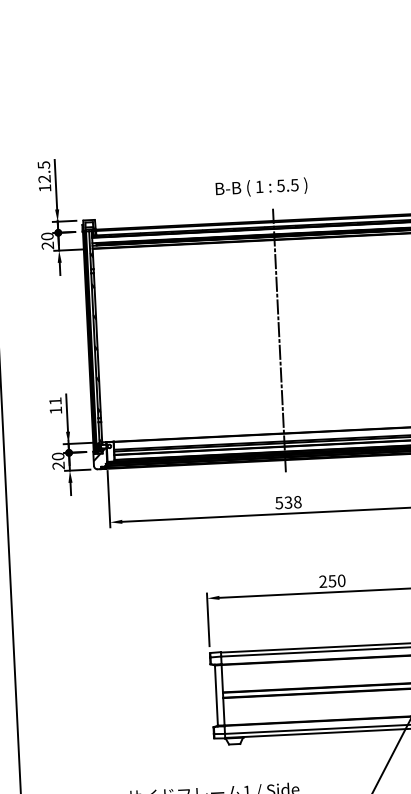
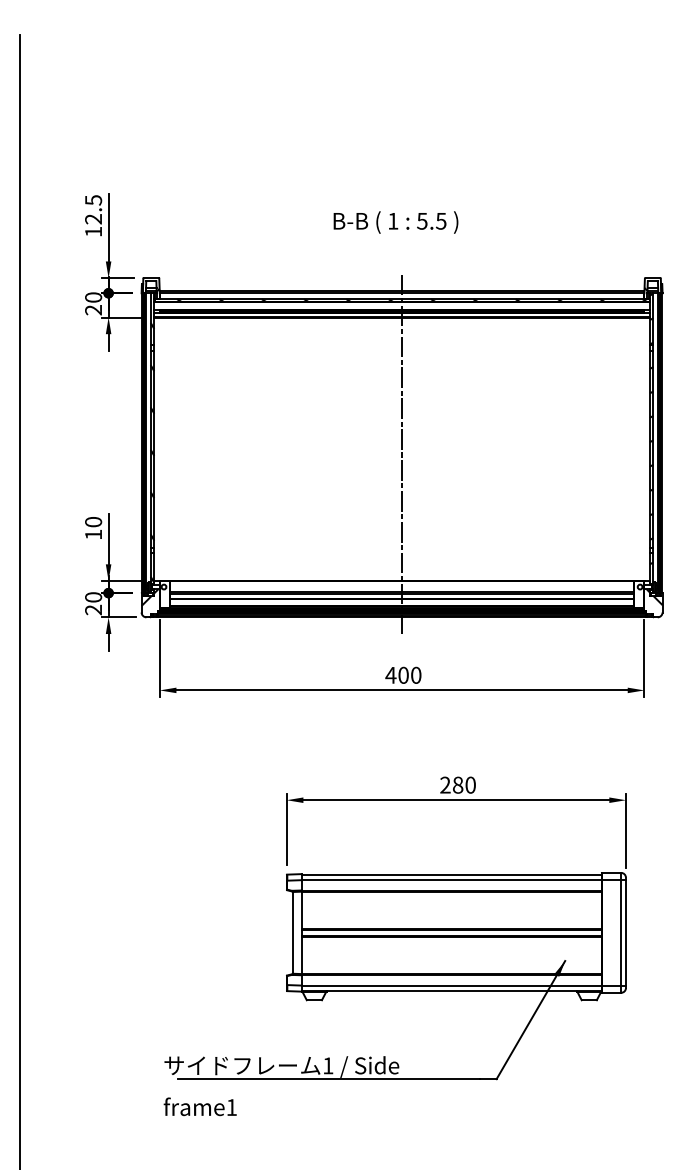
text: (261, 187) -> (395, 222), moved
text: (55, 401) -> (93, 522), 11 -> 10
text: (288, 502) -> (403, 675), 538 -> 400
text: (331, 580) -> (457, 784), 250 -> 280

